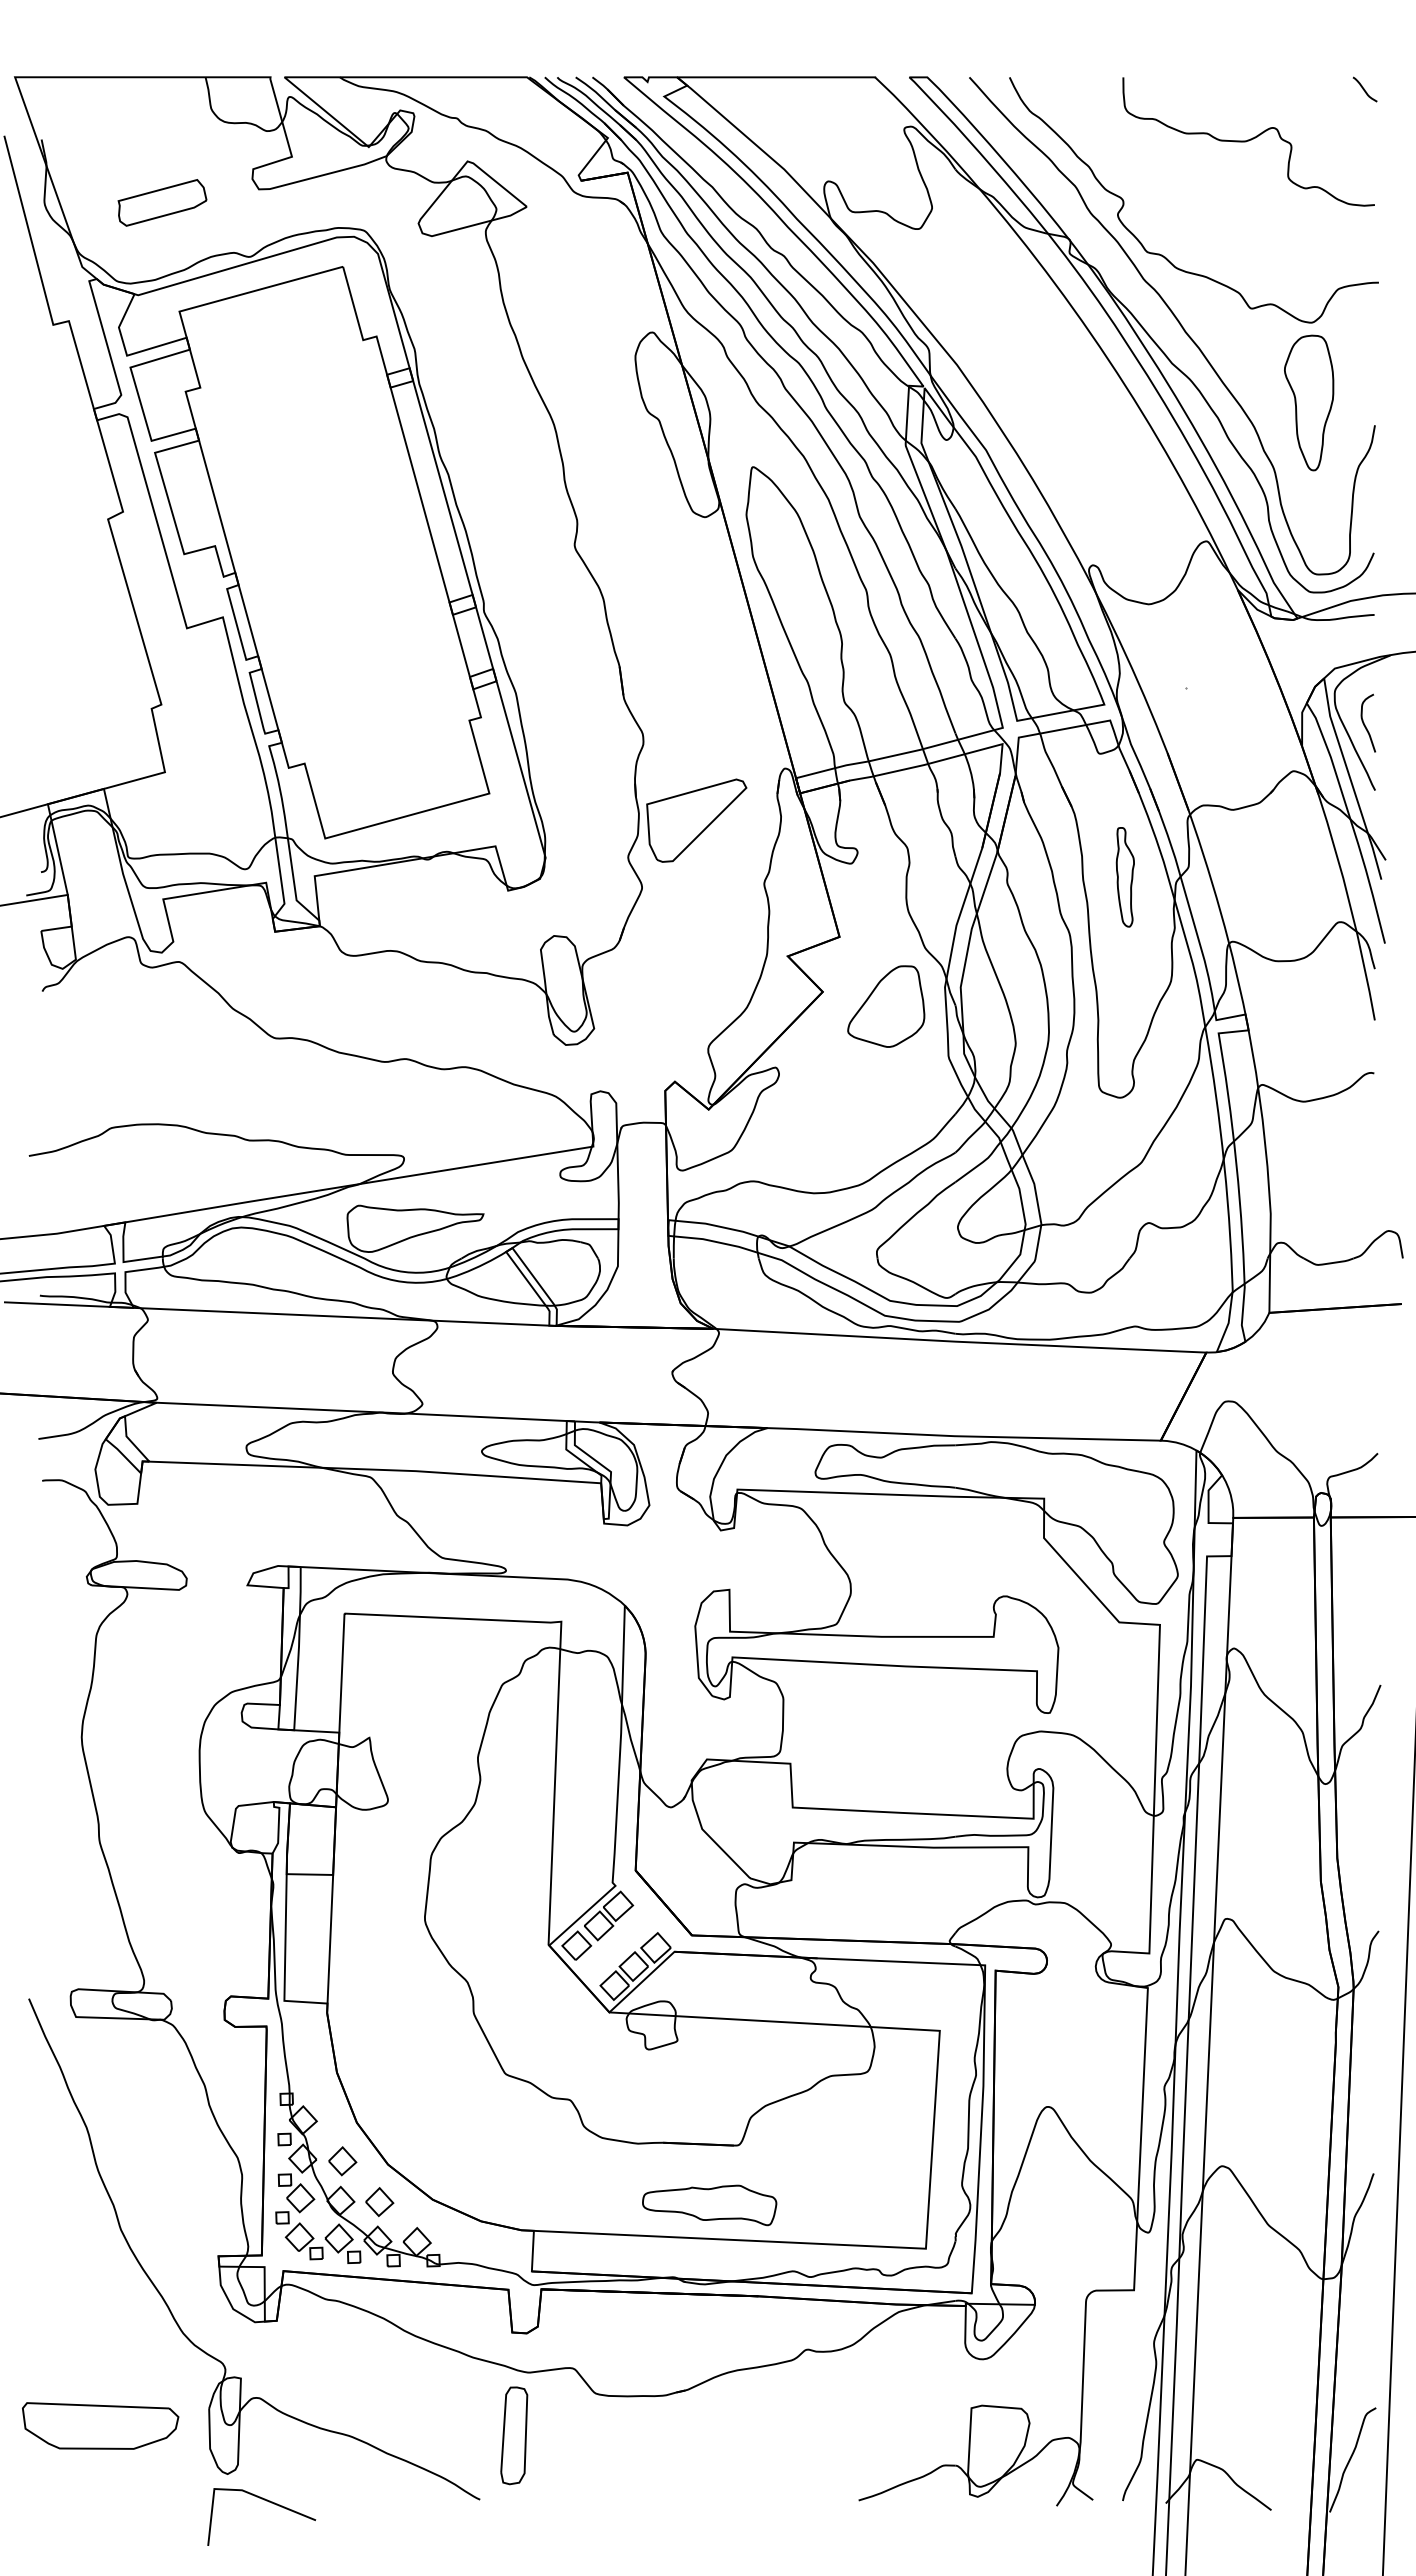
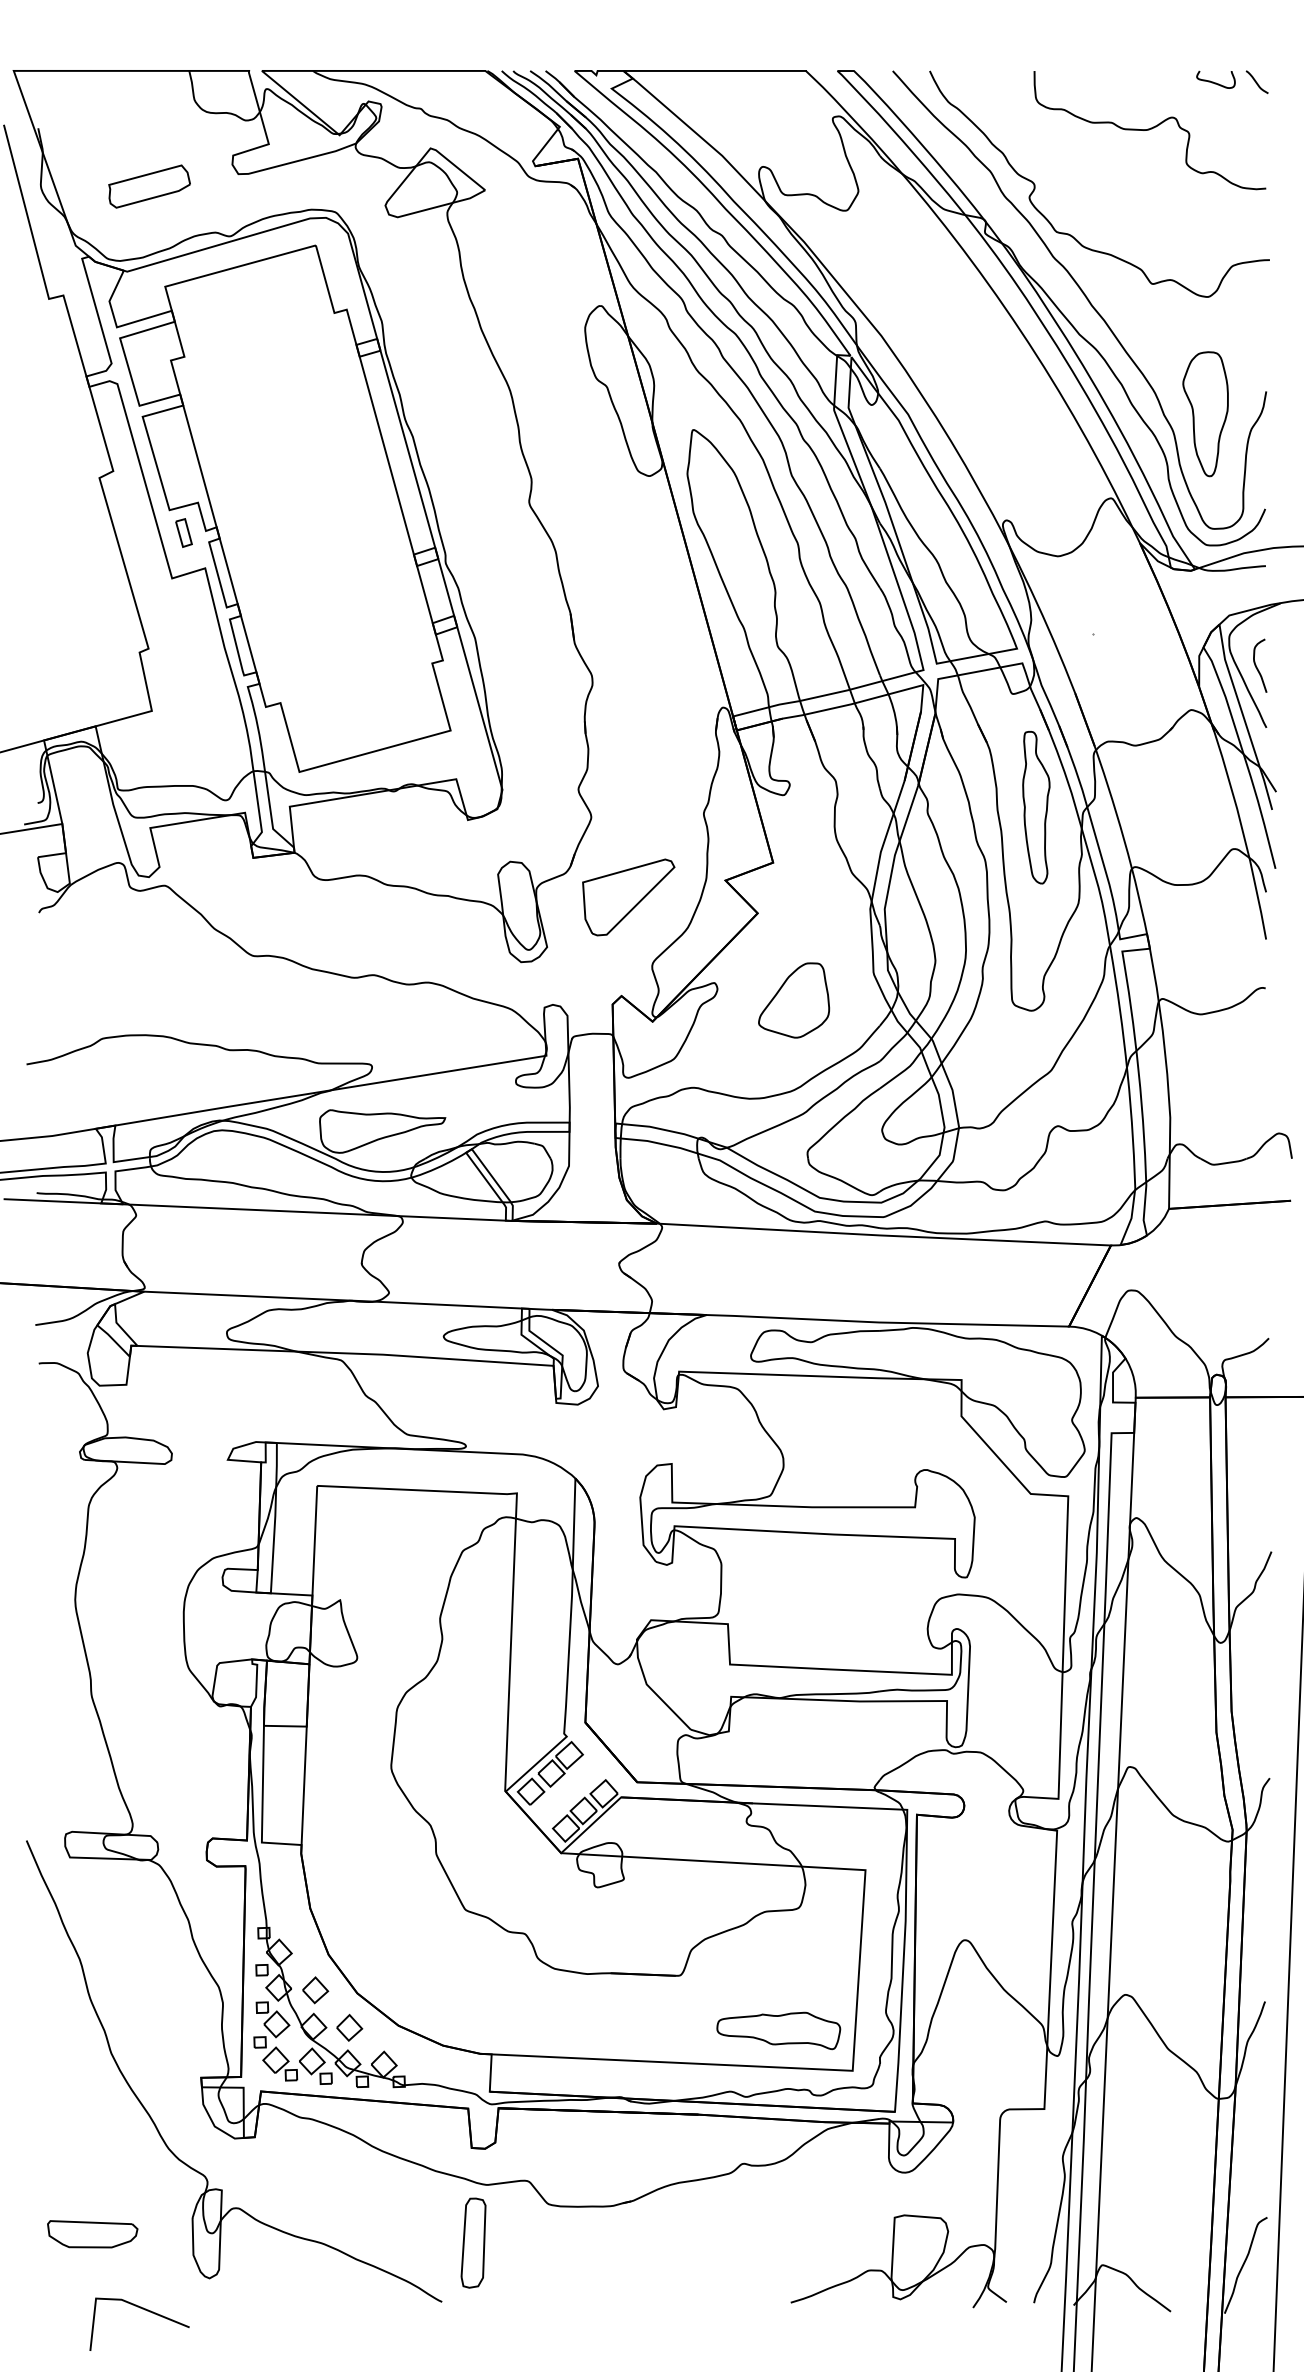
curve: (1319, 89) -> (1215, 82), added
part: (1309, 402) -> (1205, 413), moved
part: (199, 578) -> (183, 532), added
part: (696, 820) -> (628, 897), moved
part: (1125, 877) -> (1036, 807), size x1.67
part: (886, 1006) -> (794, 1000), moved
part: (709, 2205) -> (778, 2031), moved
part: (100, 2426) -> (92, 2234), size x0.62
line: (266, 2501) -> (144, 2310), moved

